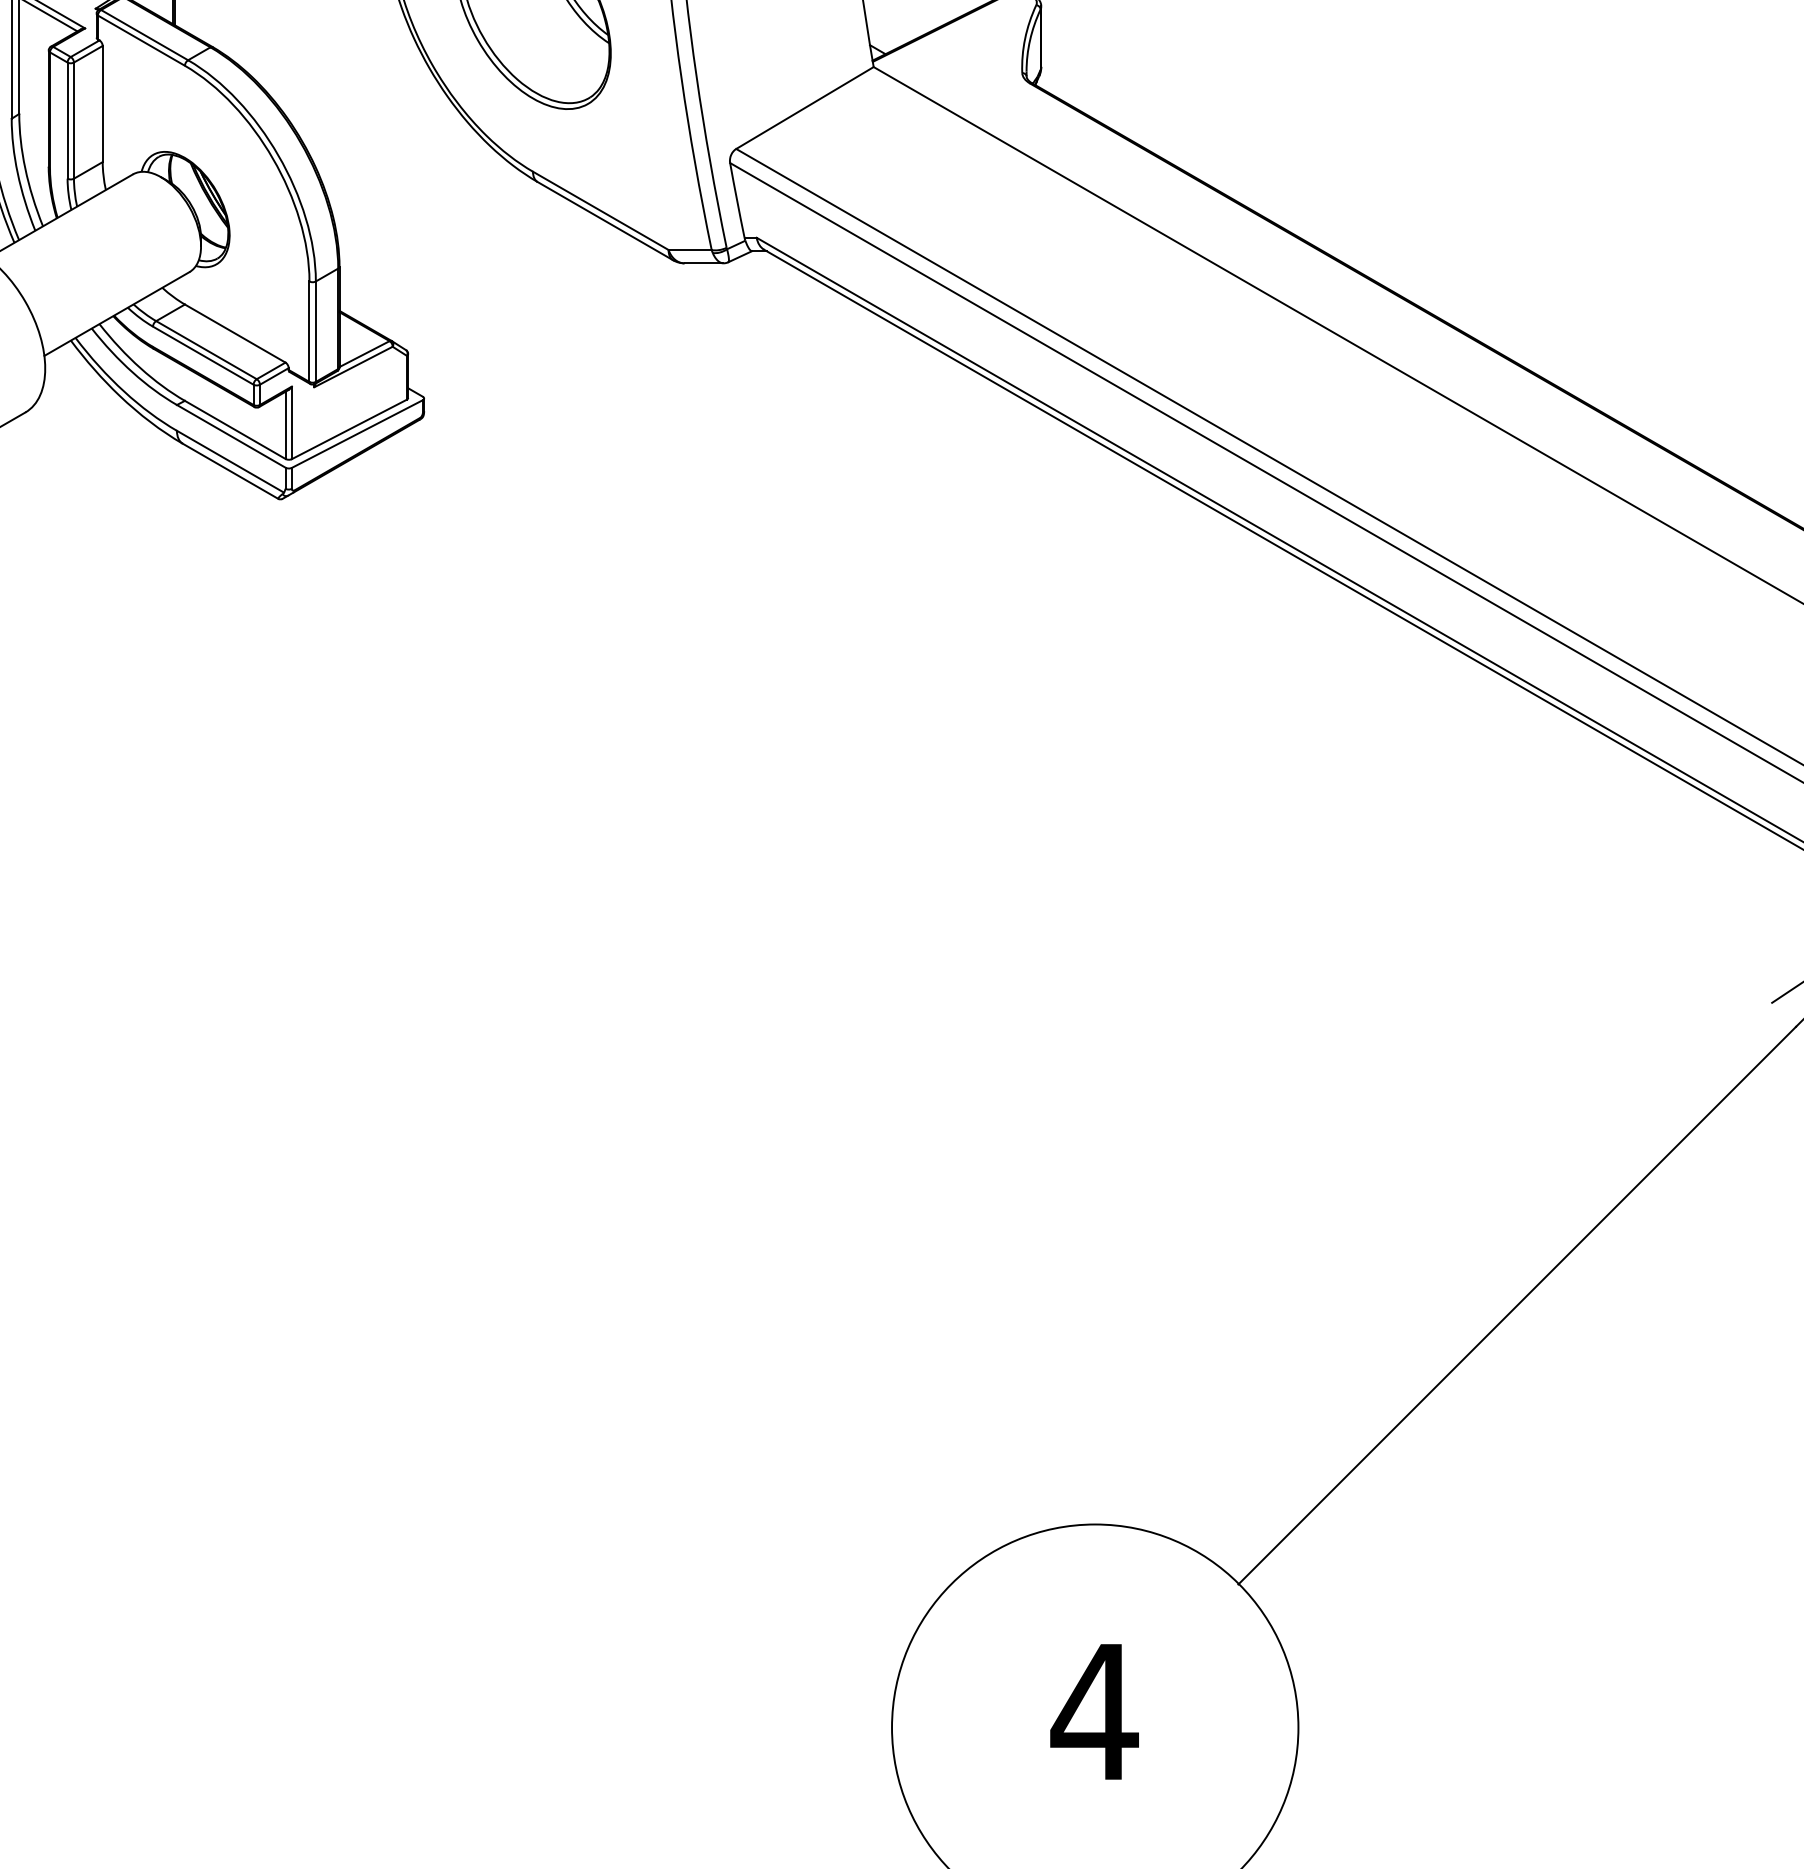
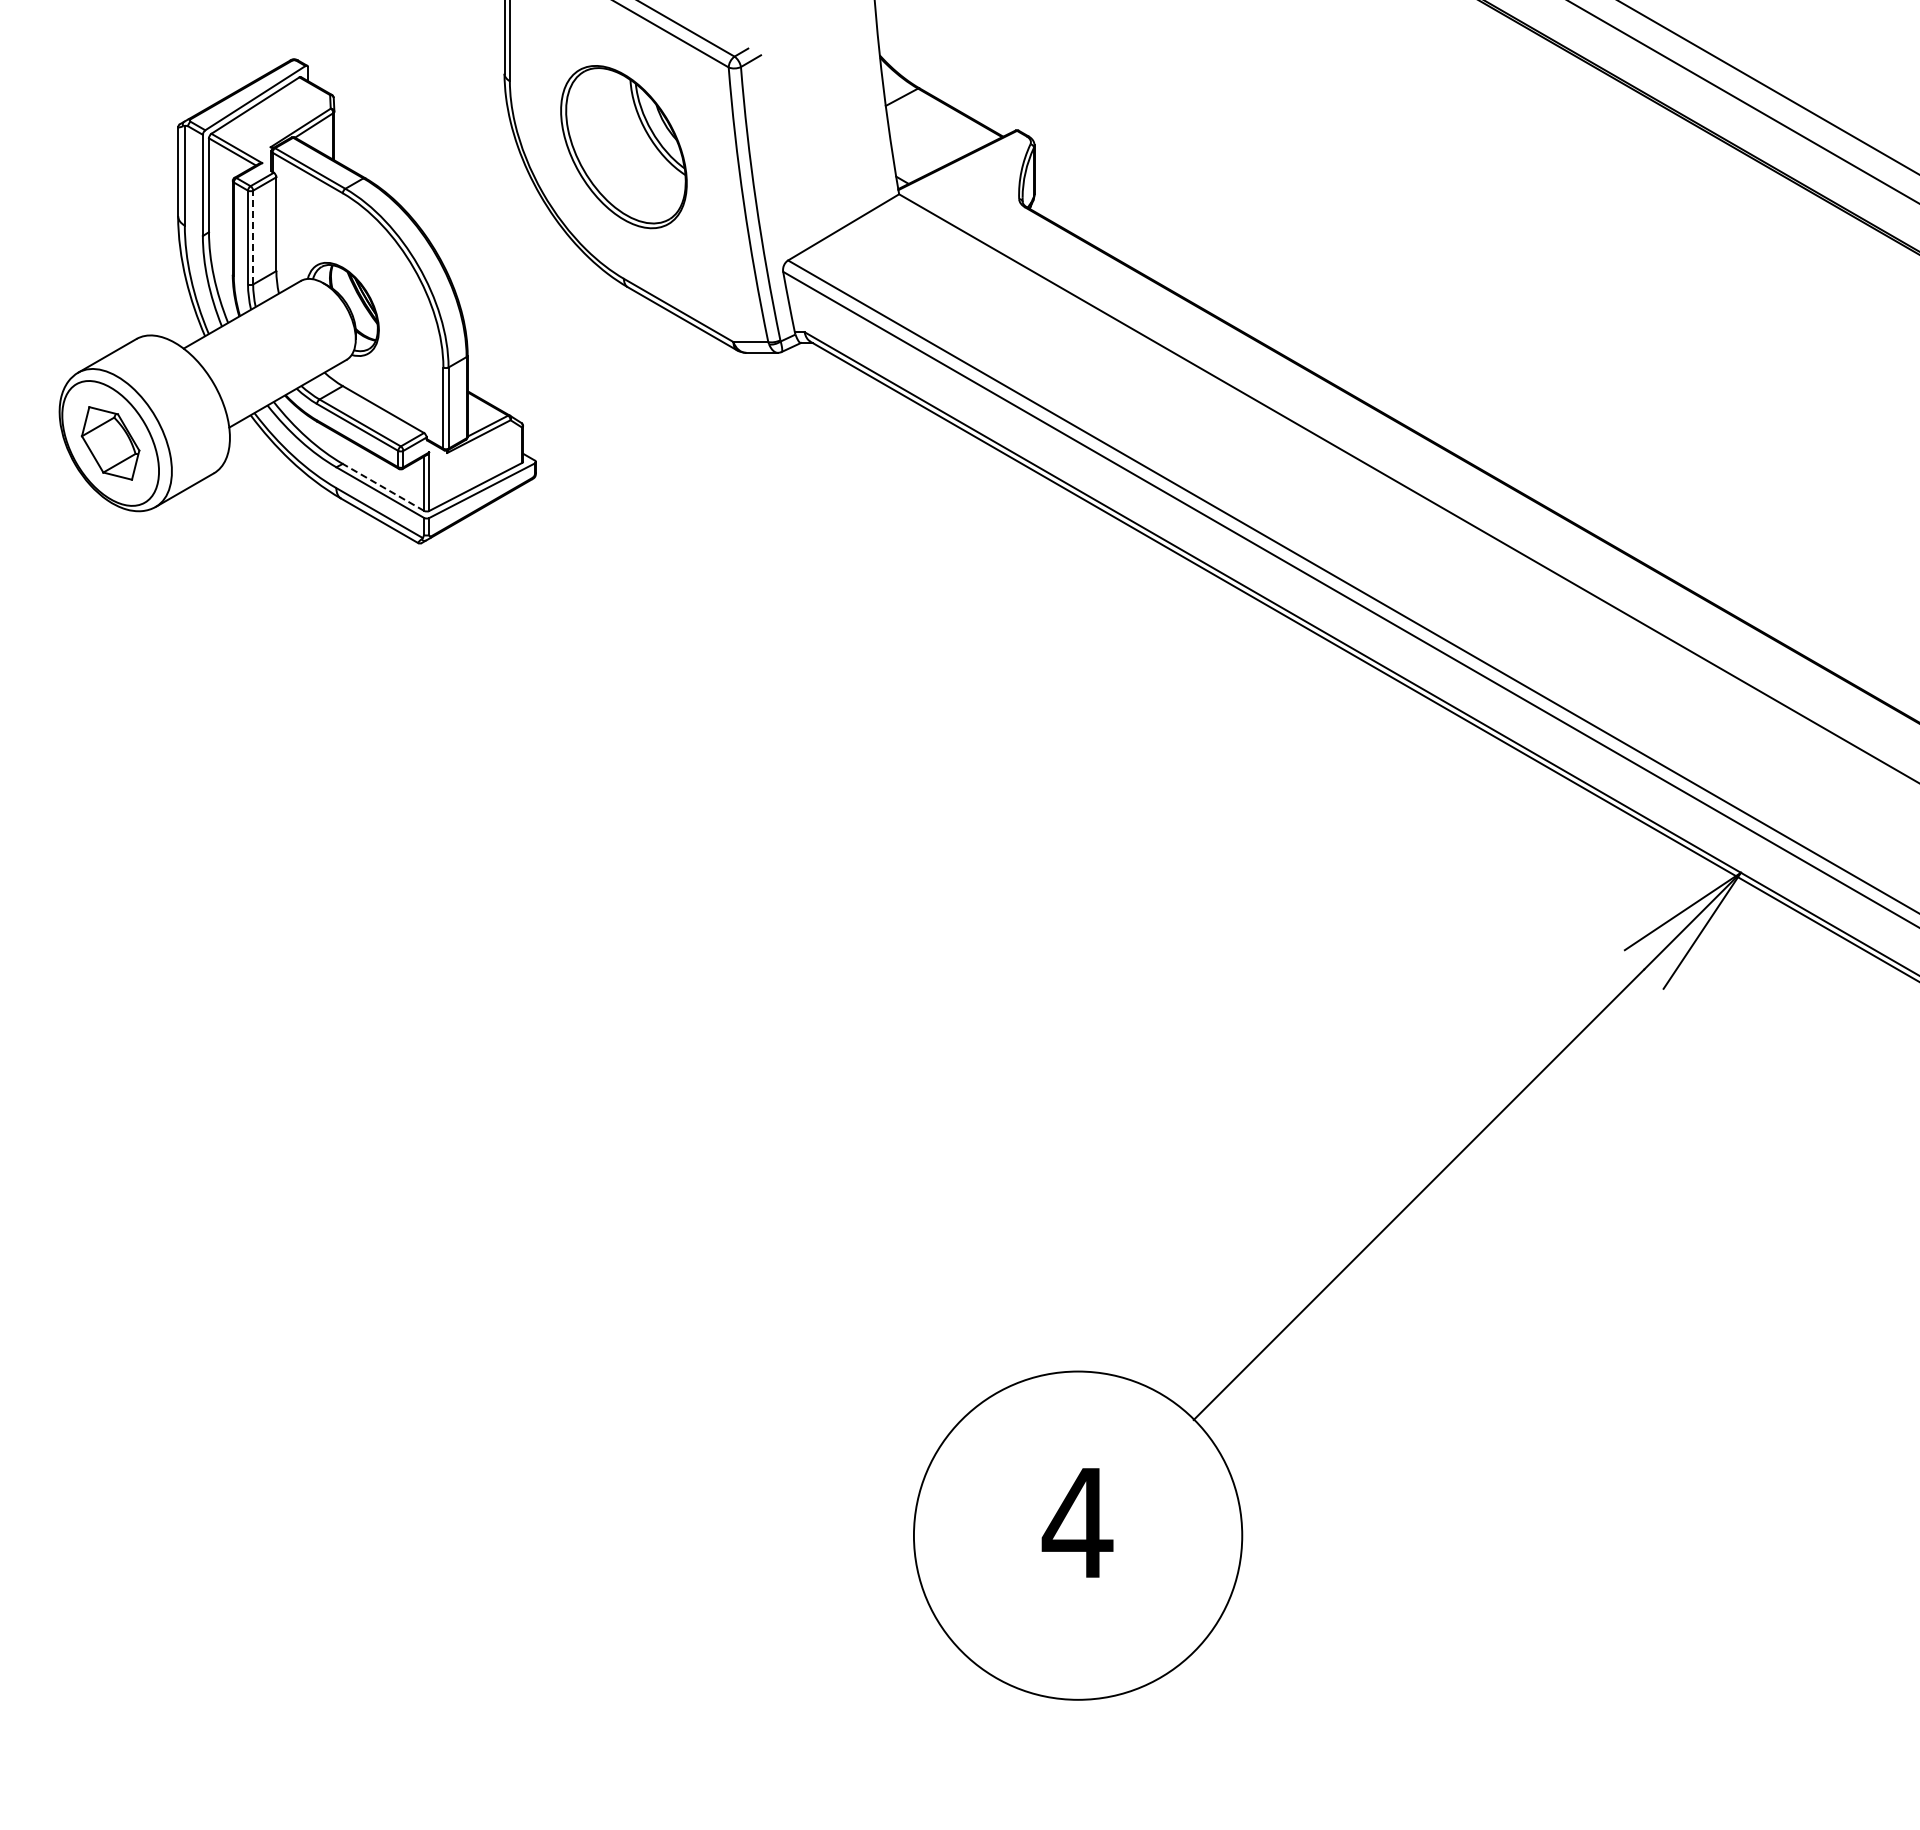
line: (74, 120) -> (253, 237), solid -> dashed
line: (235, 430) -> (383, 487), solid -> dashed

